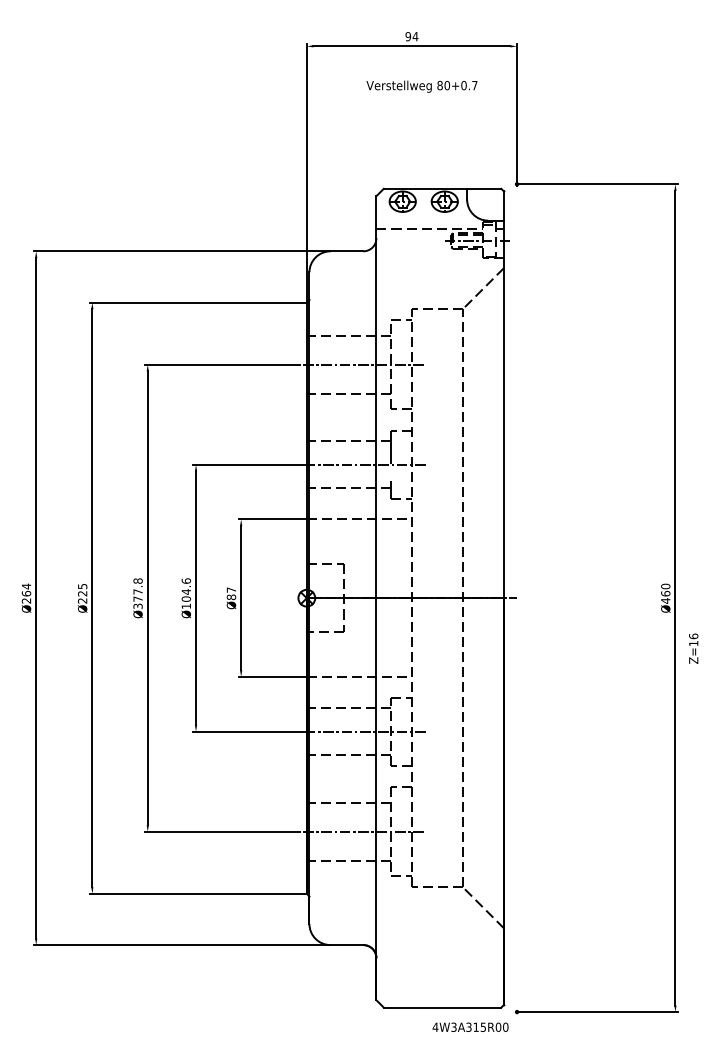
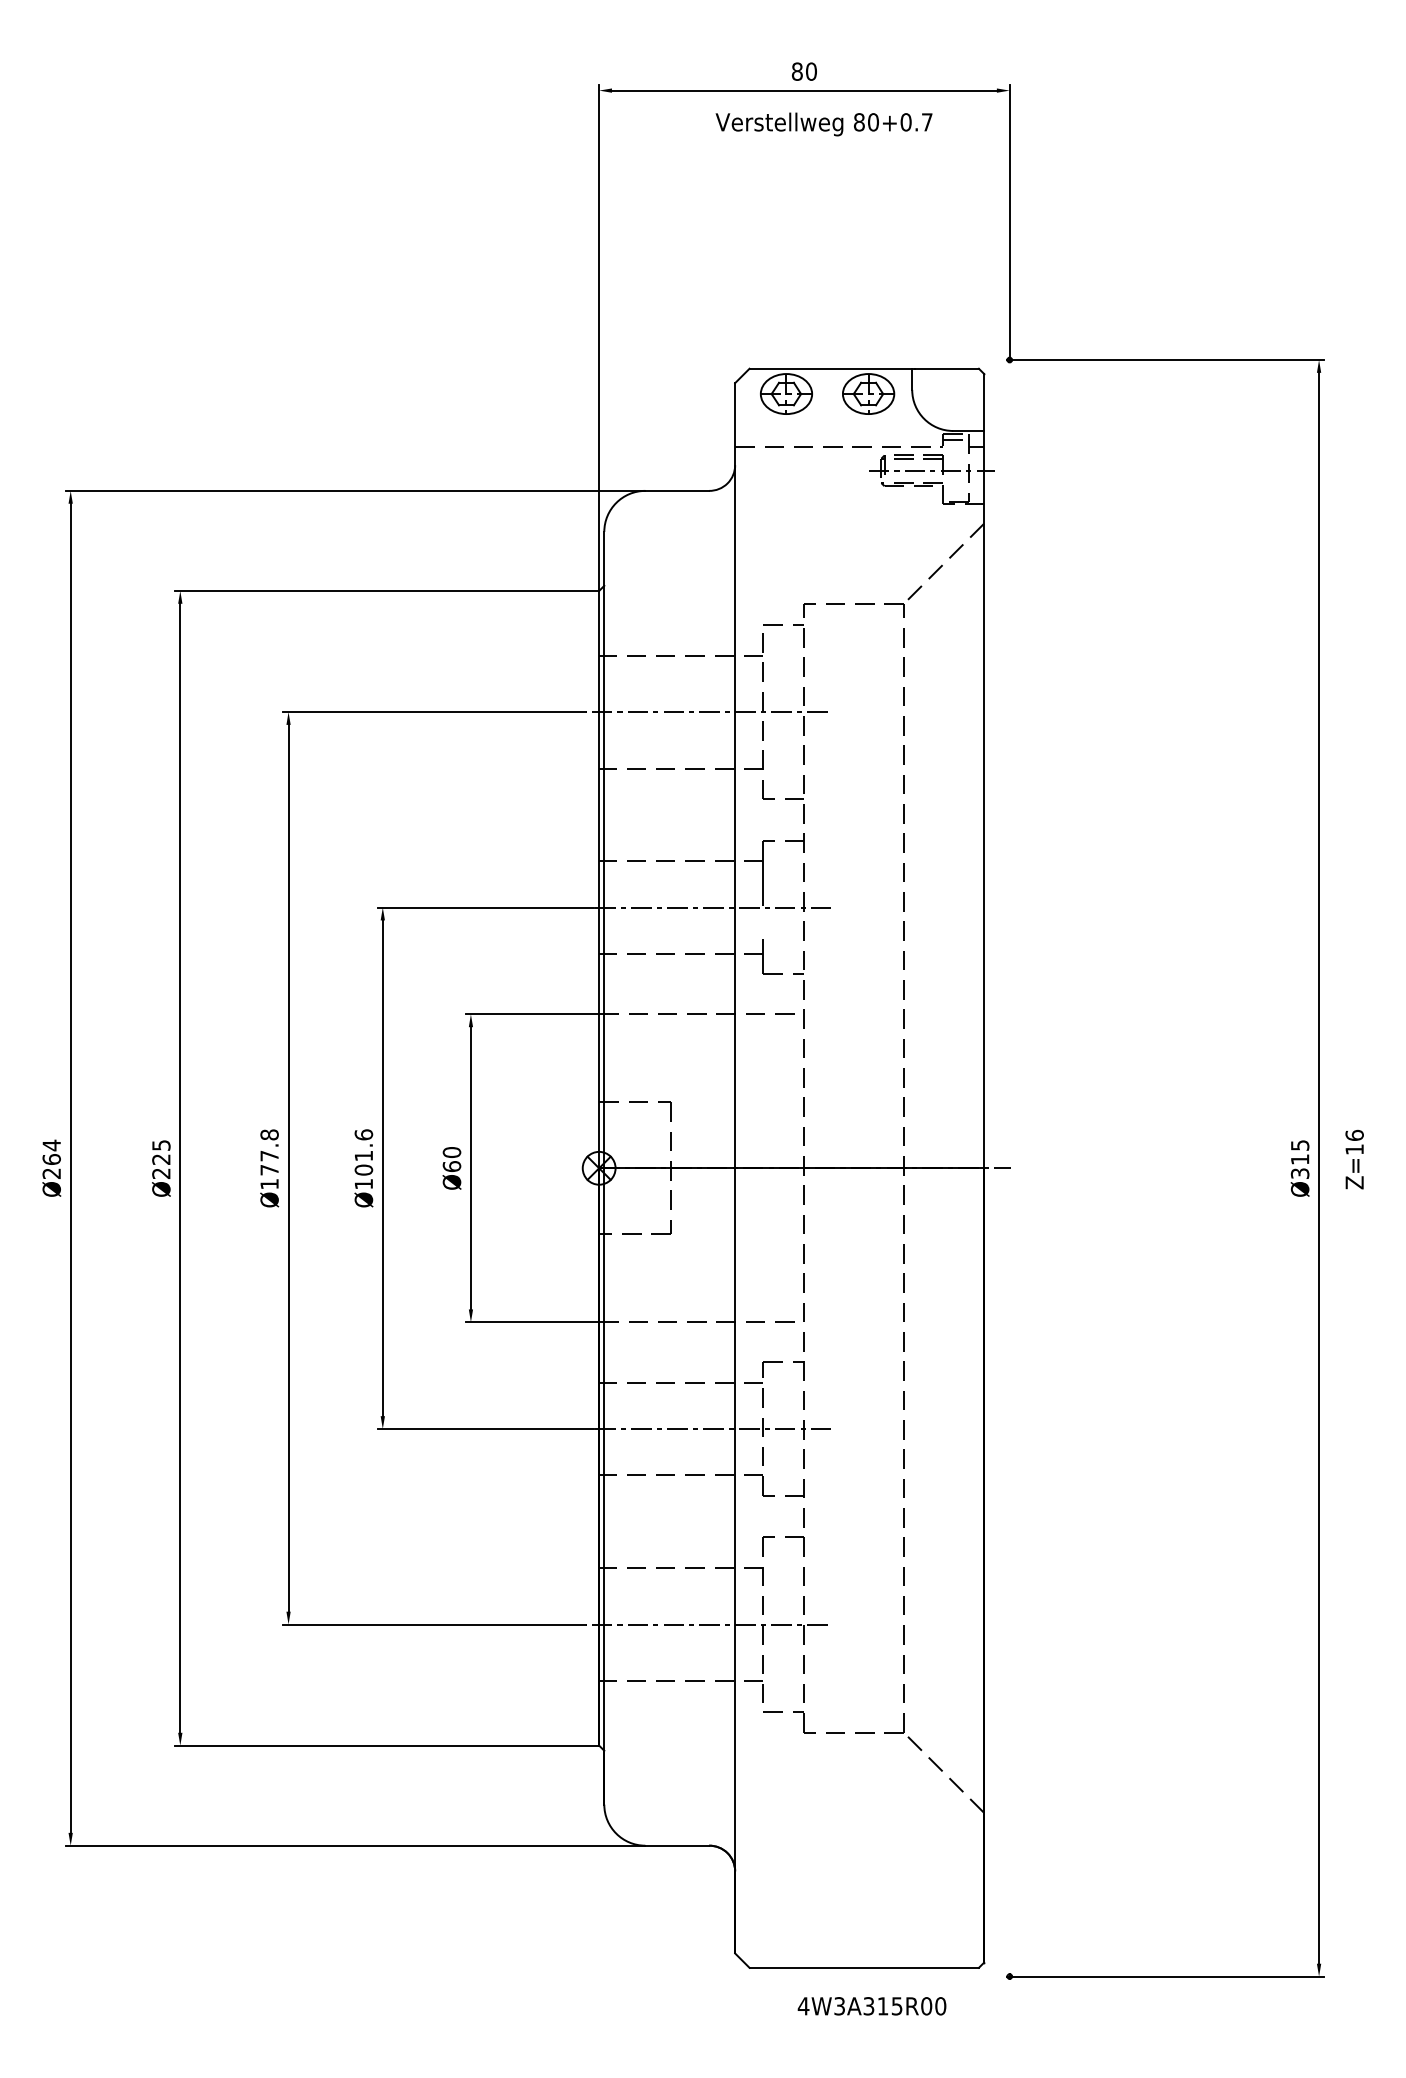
text: (411, 36) -> (803, 71), 94 -> 80
text: (421, 86) -> (823, 124), moved
text: (185, 591) -> (362, 1155), Ø104.6 -> Ø101.6
text: (231, 593) -> (452, 1159), Ø87 -> Ø60
text: (665, 593) -> (1299, 1159), Ø460 -> Ø315
text: (137, 605) -> (268, 1182), Ø377.8 -> Ø177.8
text: (693, 648) -> (1354, 1159), moved
text: (470, 1026) -> (871, 2004), moved

